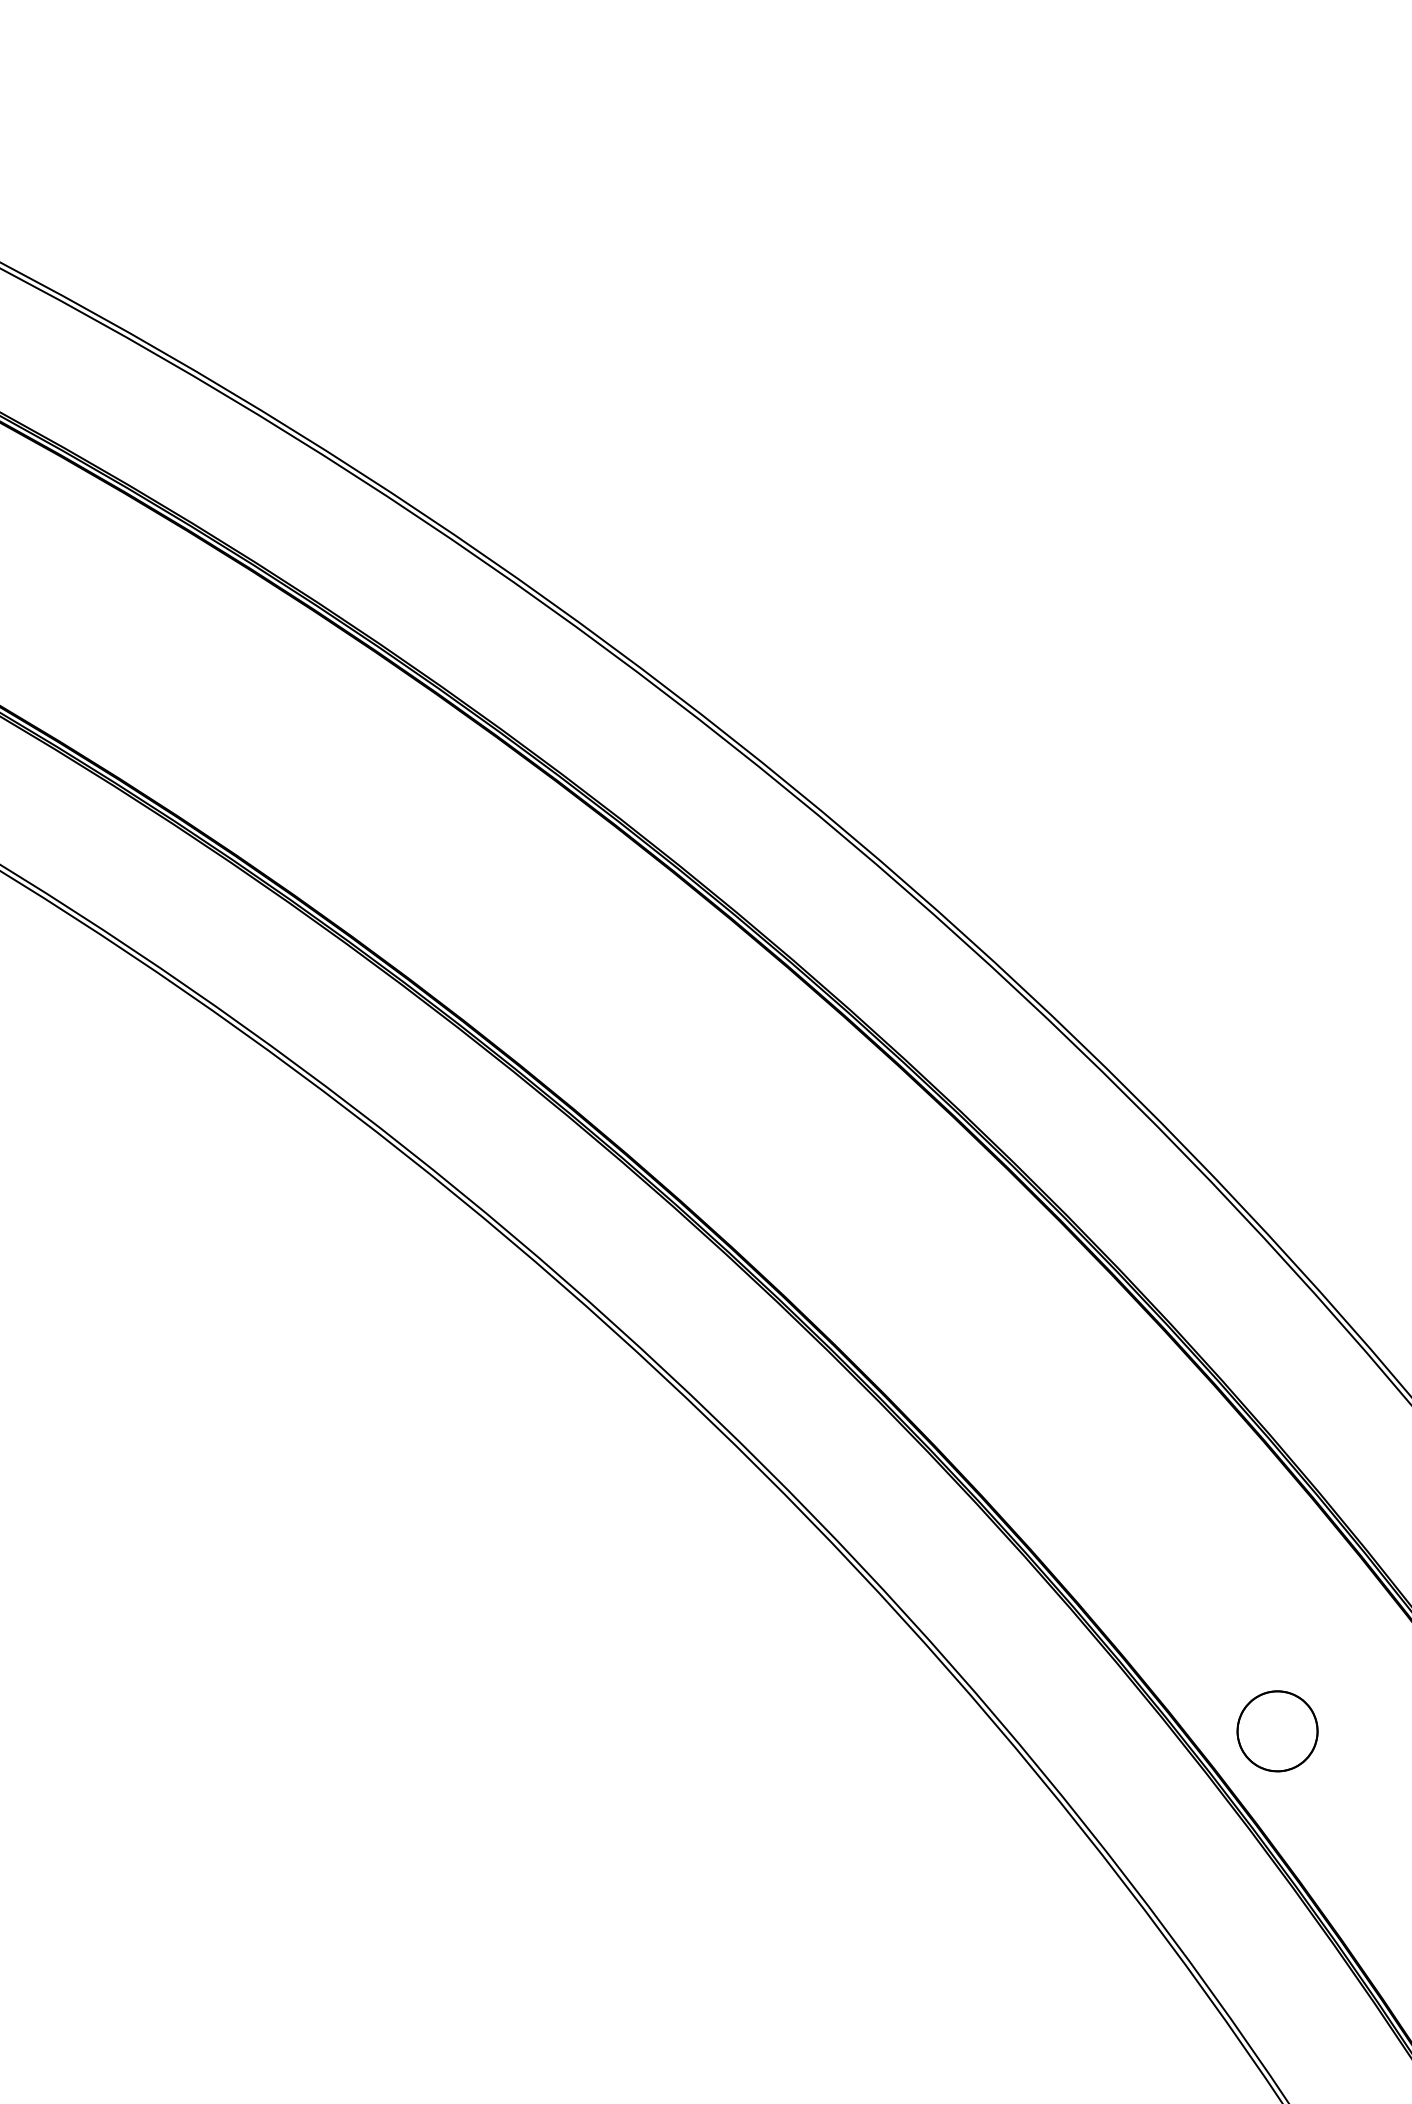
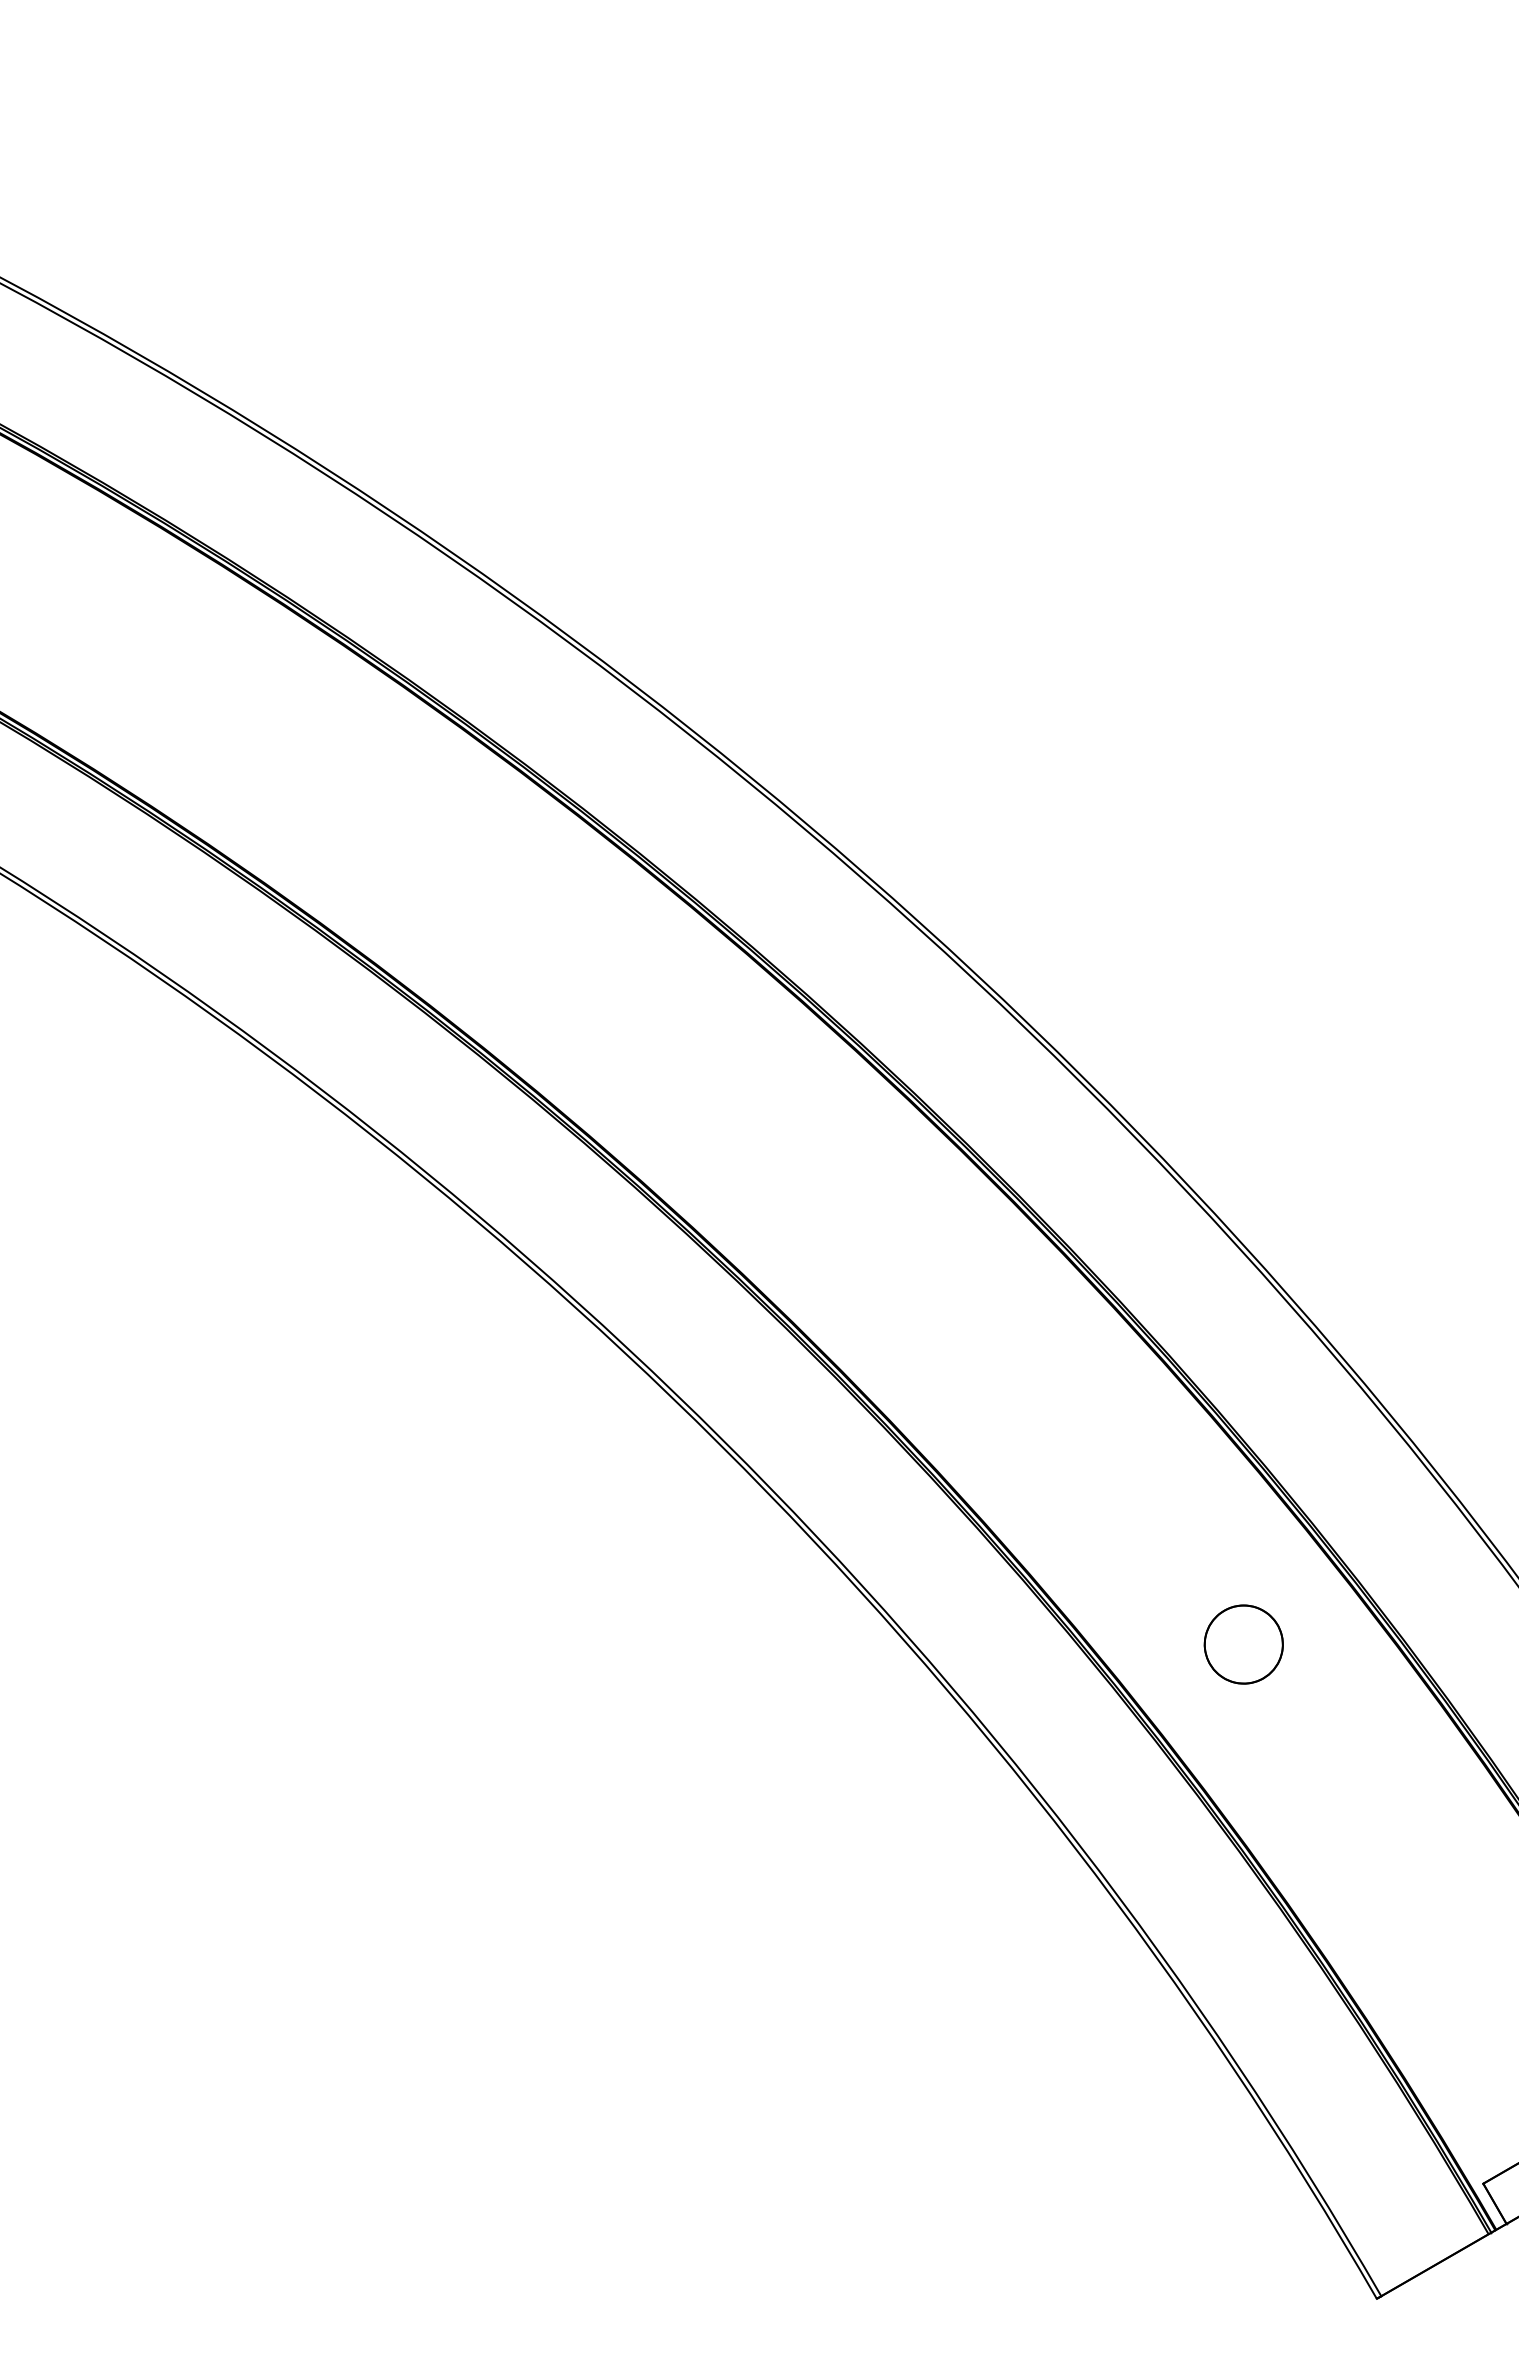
circle: (1277, 1731) -> (1243, 1644), moved

